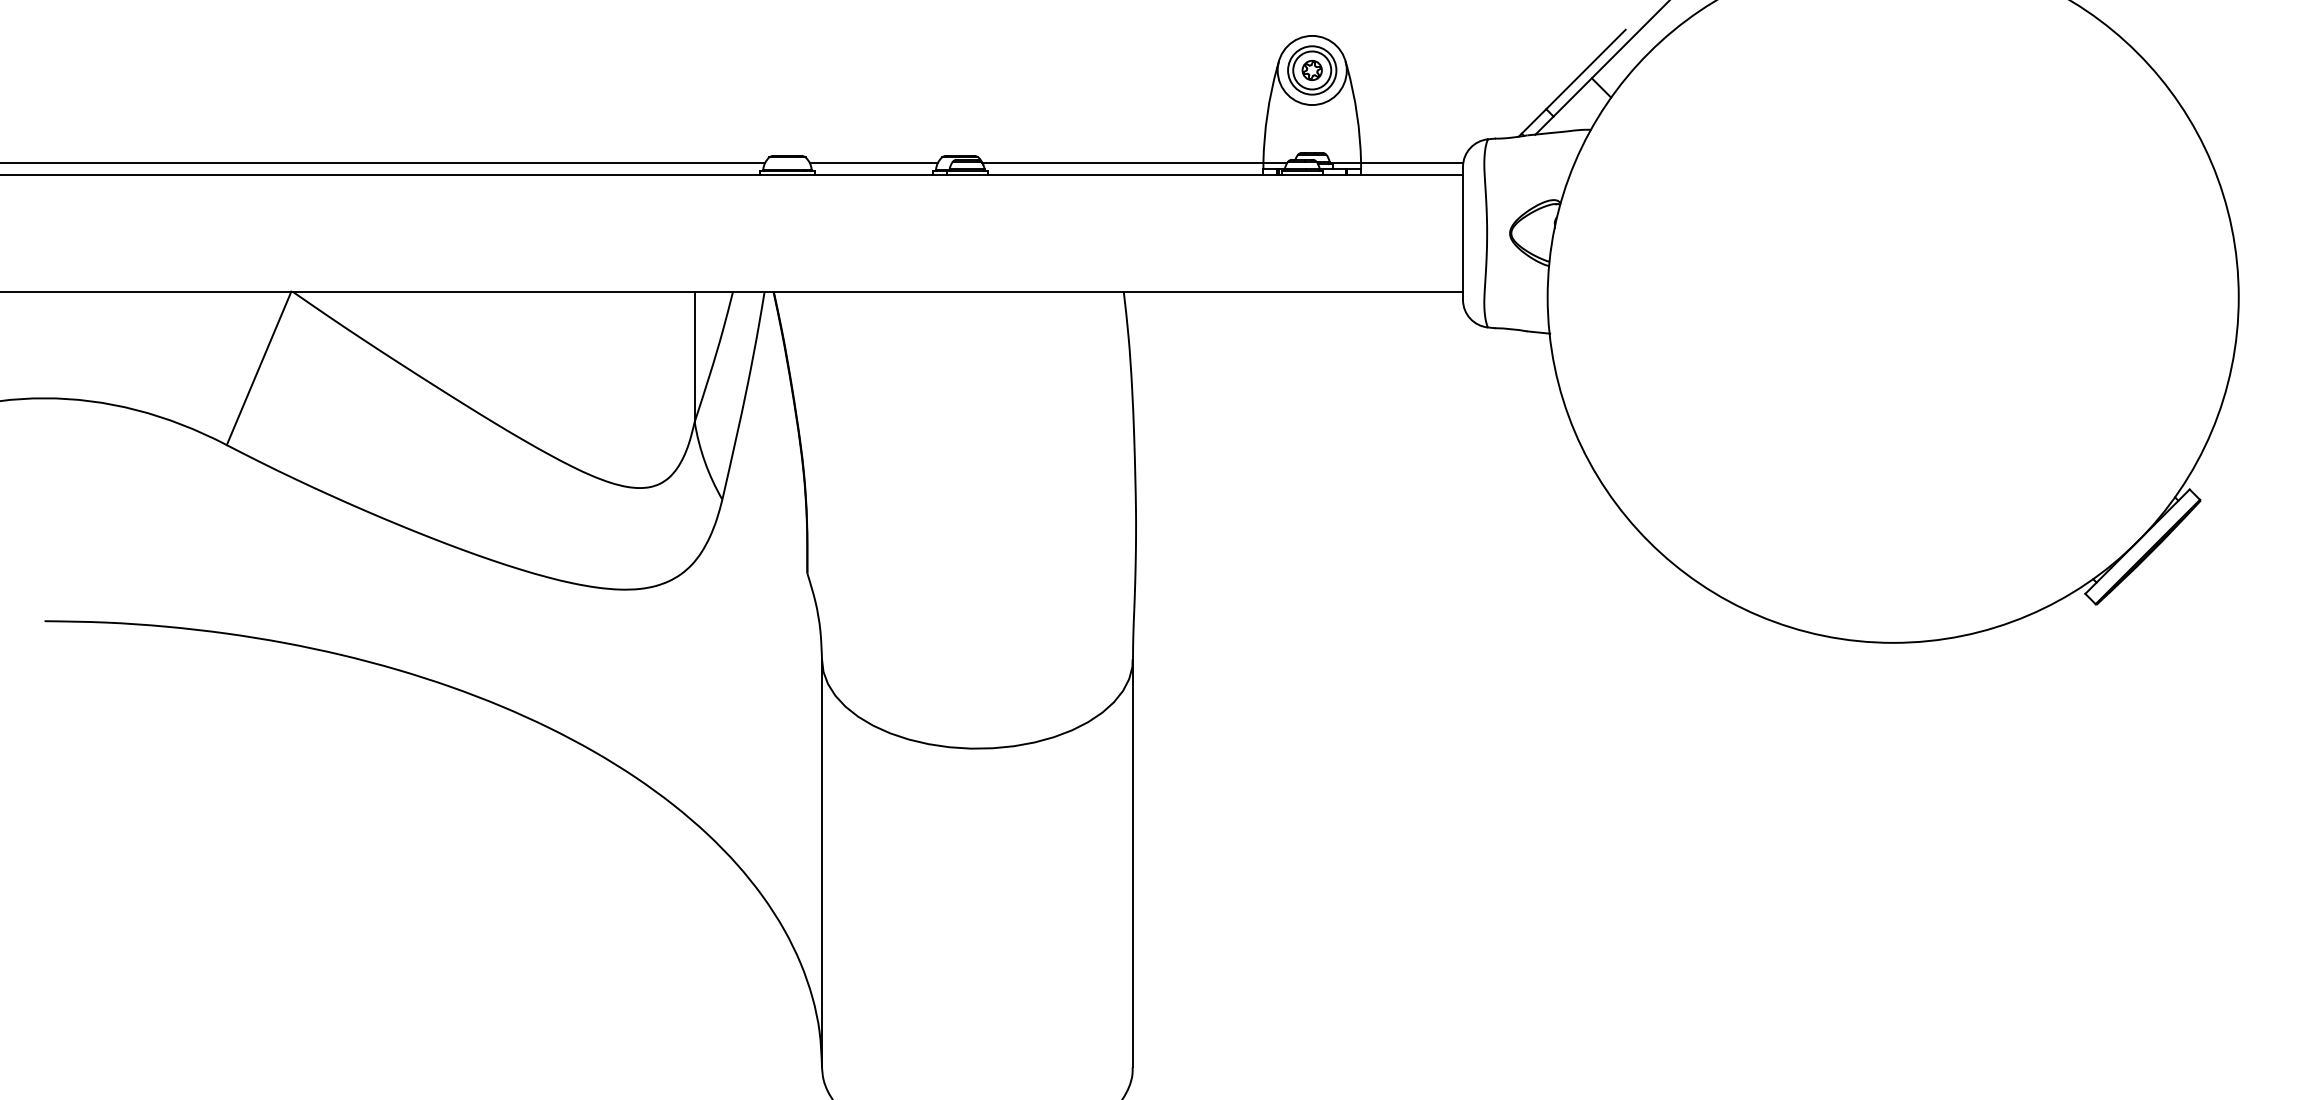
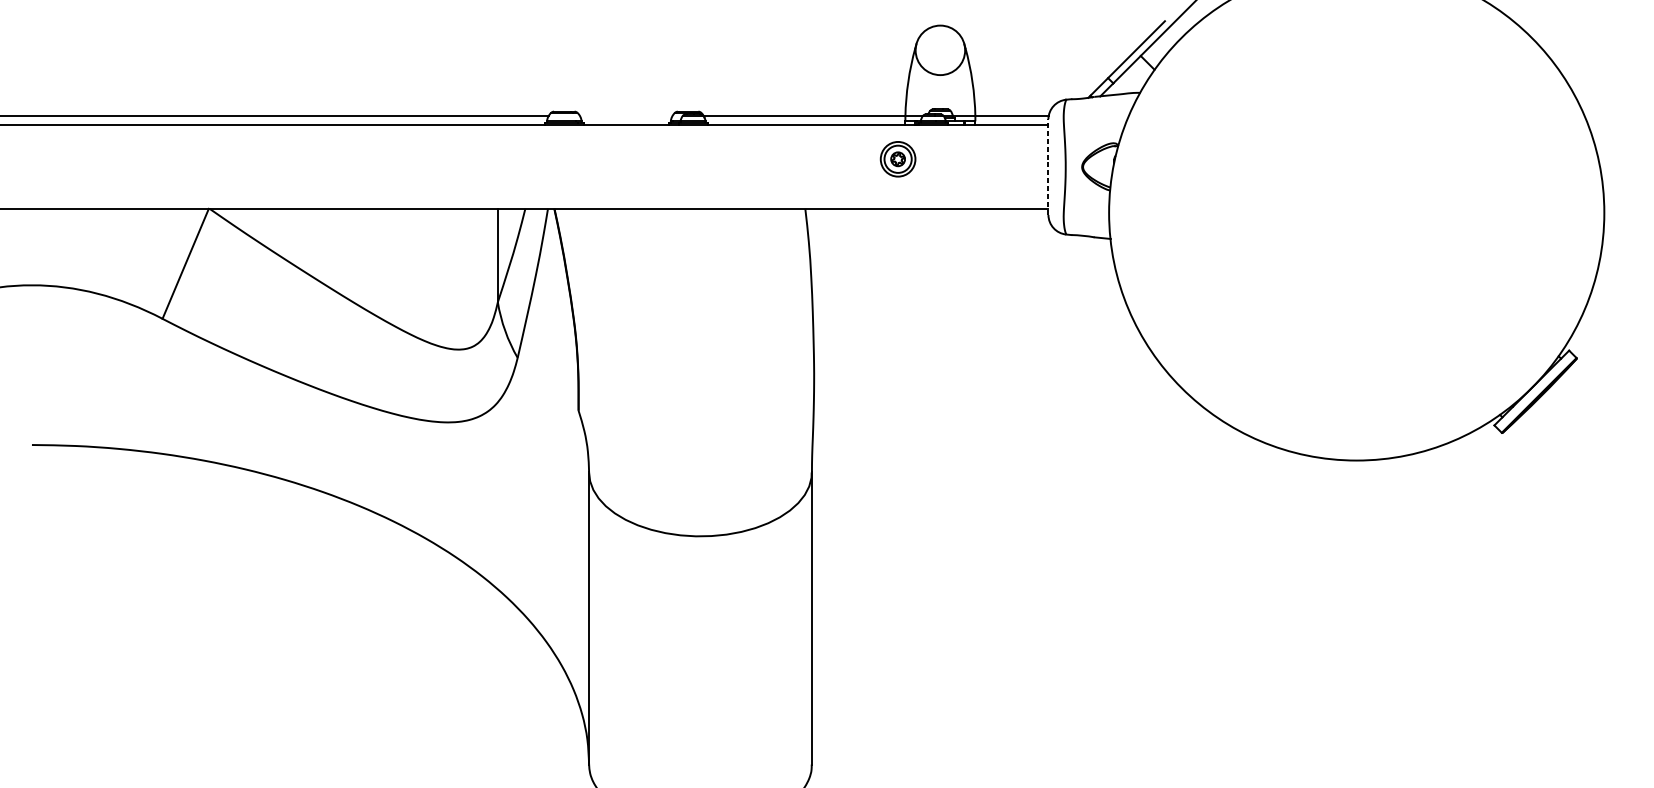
part: (1312, 70) -> (898, 159), moved
line: (873, 162) -> (625, 116), removed
line: (1463, 233) -> (1048, 167), solid -> dashed

